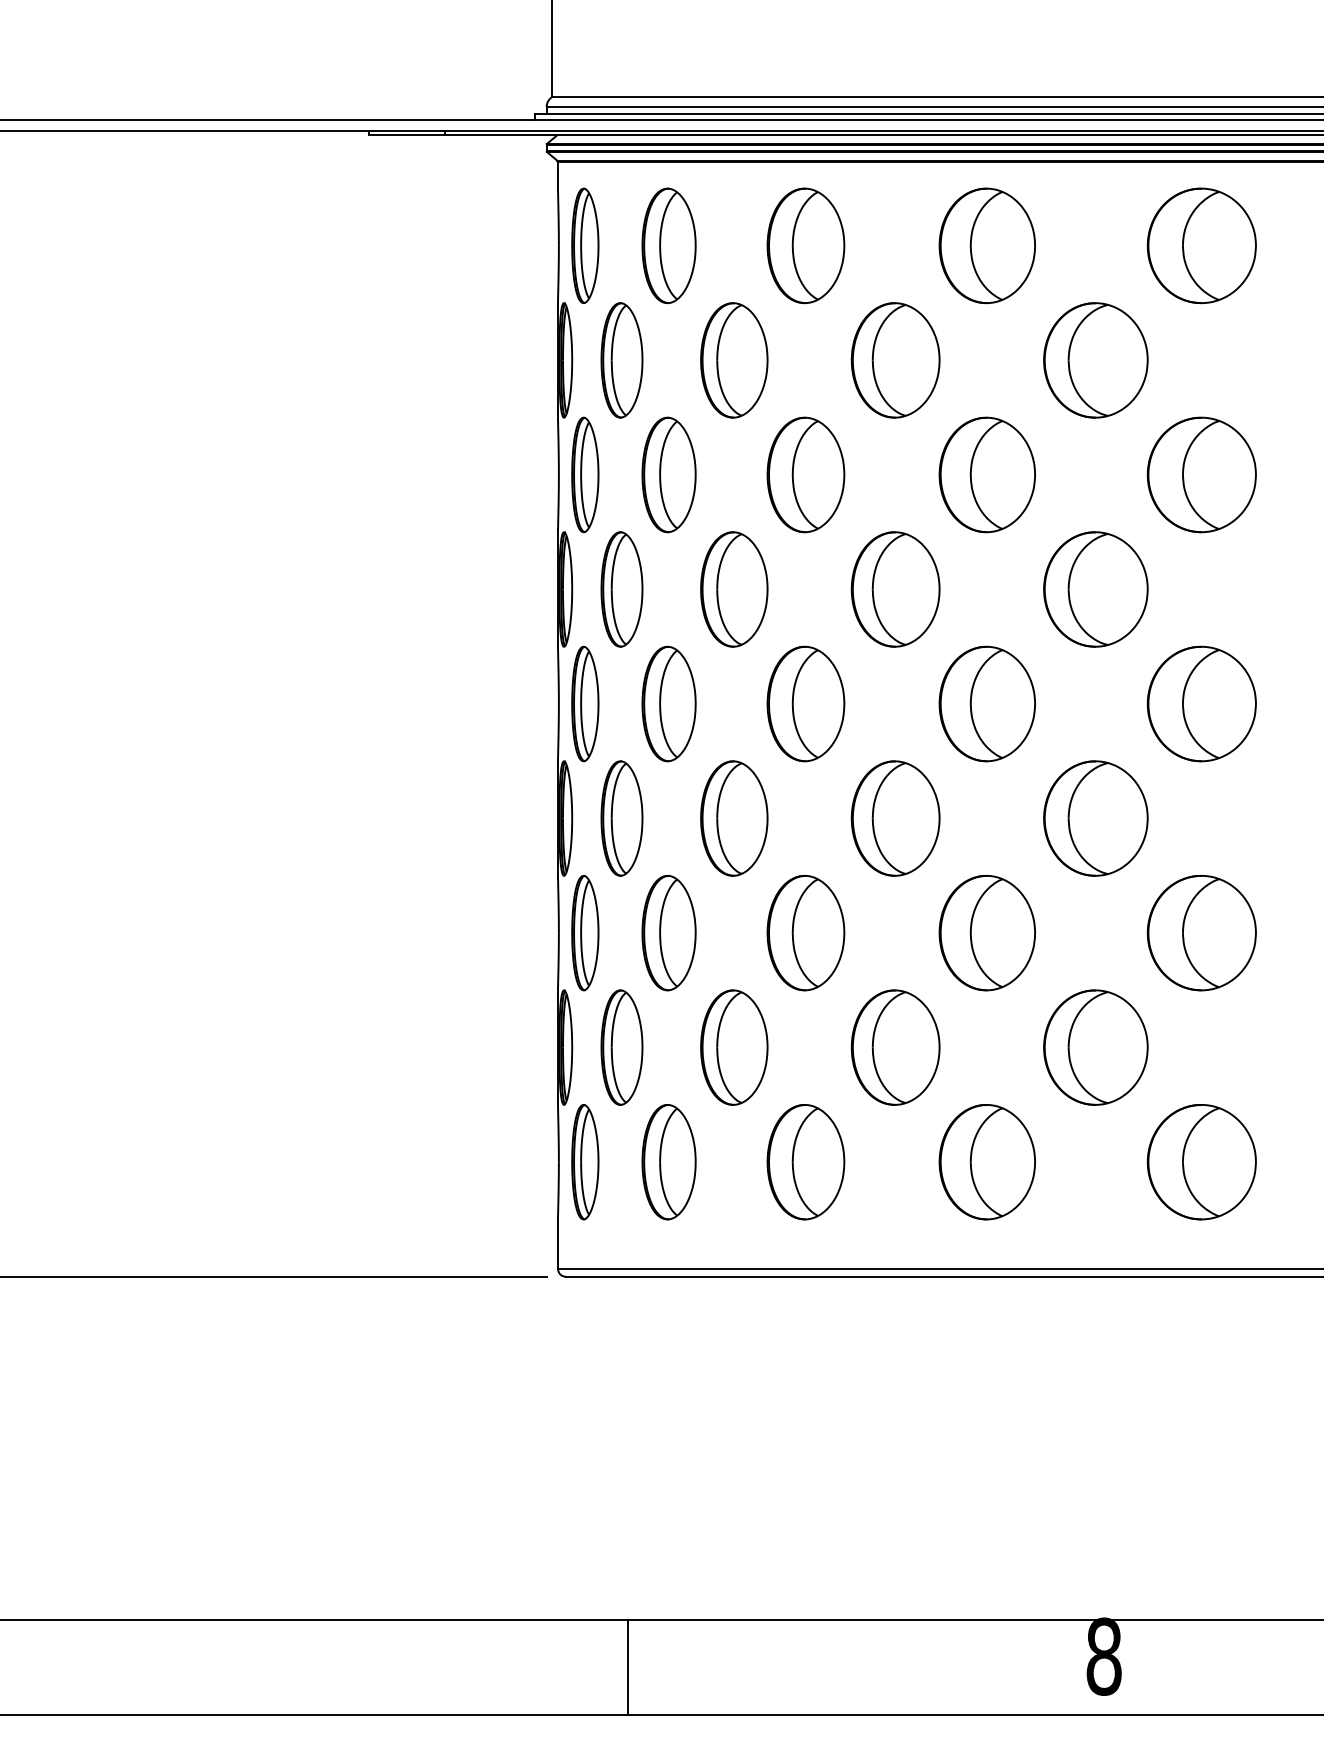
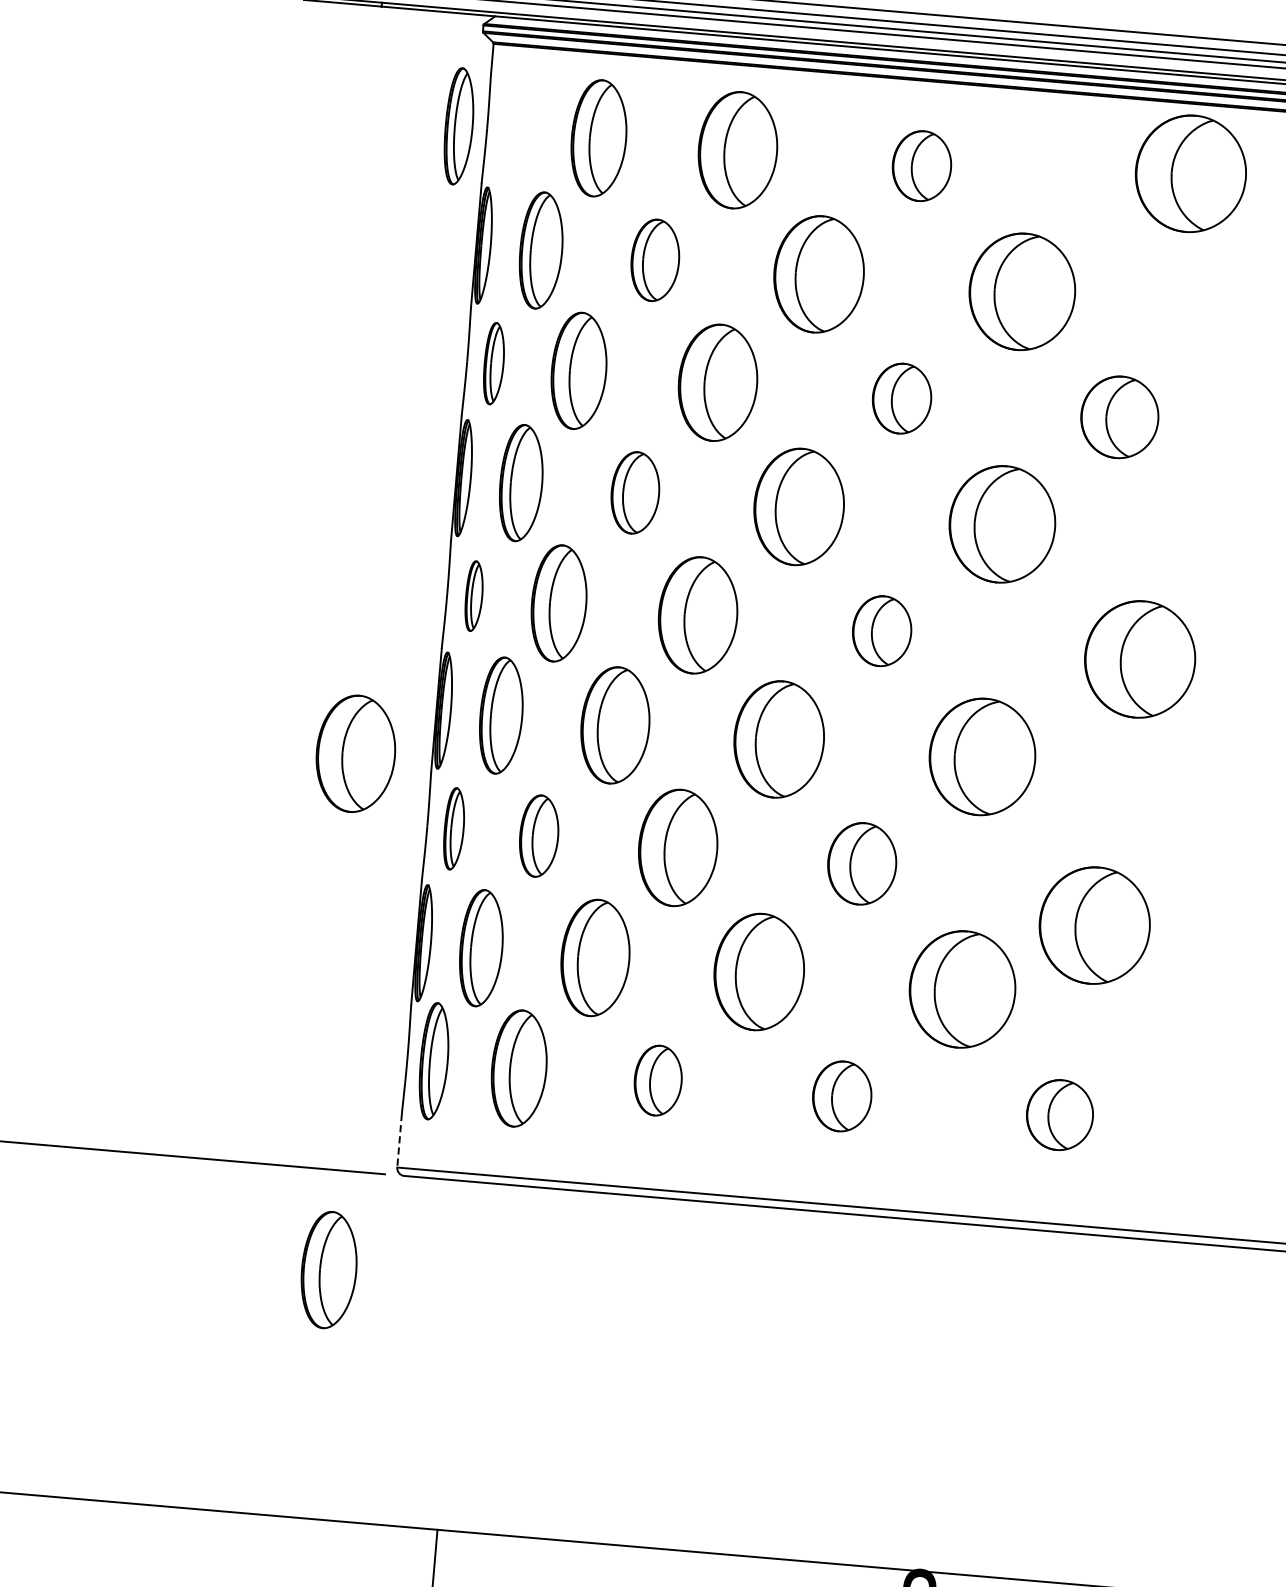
part: (585, 245) -> (459, 126), moved
part: (986, 245) -> (921, 165), size x0.6
part: (1201, 245) -> (1190, 173), moved
part: (734, 360) -> (655, 260), size x0.7
part: (585, 474) -> (494, 363), size x0.7
part: (986, 474) -> (901, 398), size x0.6
part: (1201, 474) -> (1119, 416), size x0.7
part: (734, 589) -> (635, 492), size x0.7
part: (585, 703) -> (474, 595), size x0.6
part: (986, 703) -> (881, 630), size x0.6
part: (1201, 703) -> (1139, 658), moved
part: (482, 868) -> (355, 754), added
part: (585, 933) -> (454, 829), size x0.7
part: (668, 933) -> (538, 836), size x0.7
part: (986, 933) -> (861, 864), size x0.7
part: (1201, 933) -> (1094, 926), moved
part: (805, 1162) -> (657, 1080), size x0.6
part: (986, 1162) -> (841, 1096), size x0.6
part: (1201, 1162) -> (1059, 1115), size x0.6
line: (558, 1243) -> (399, 1141), solid -> dashed
part: (499, 1375) -> (328, 1270), added

